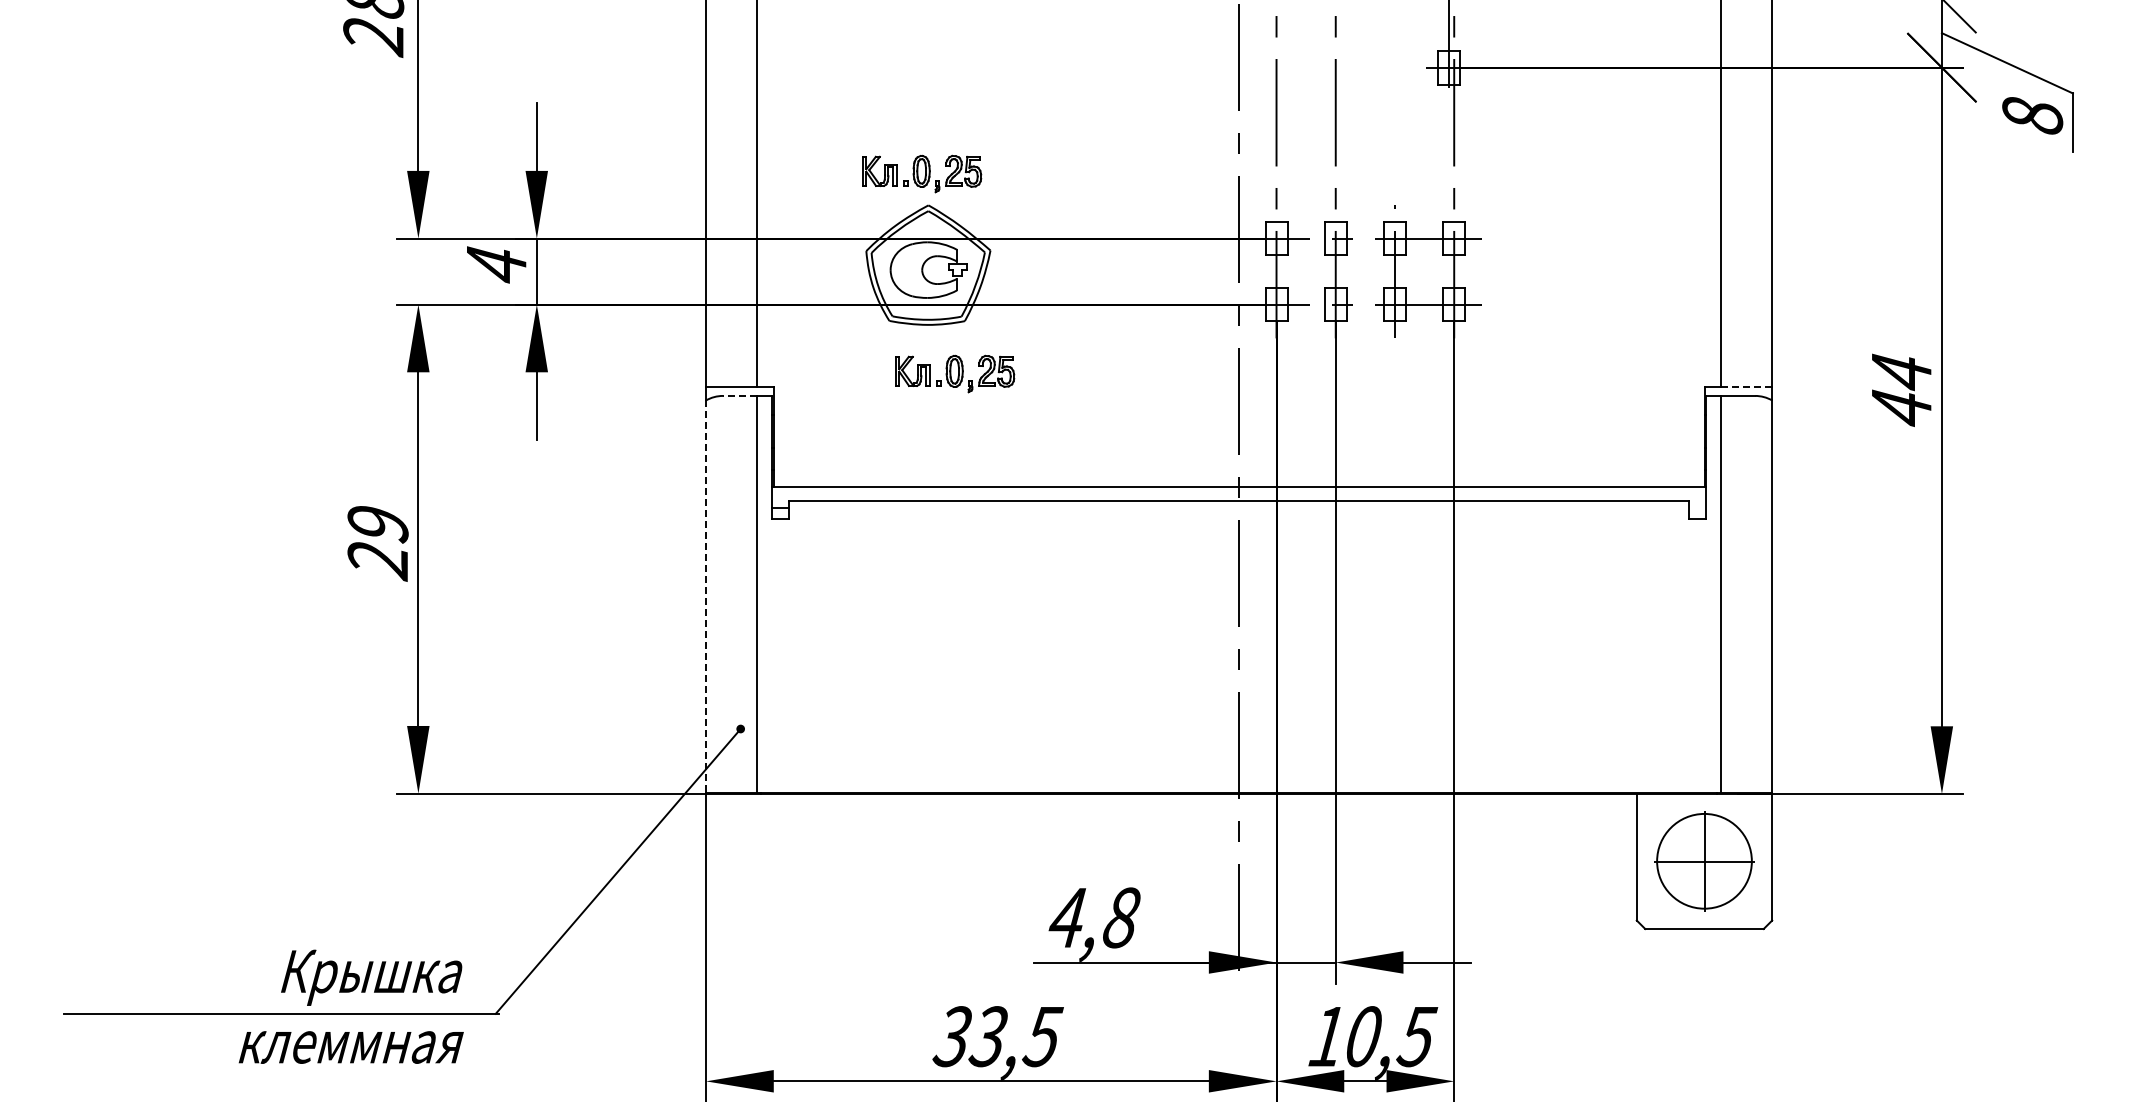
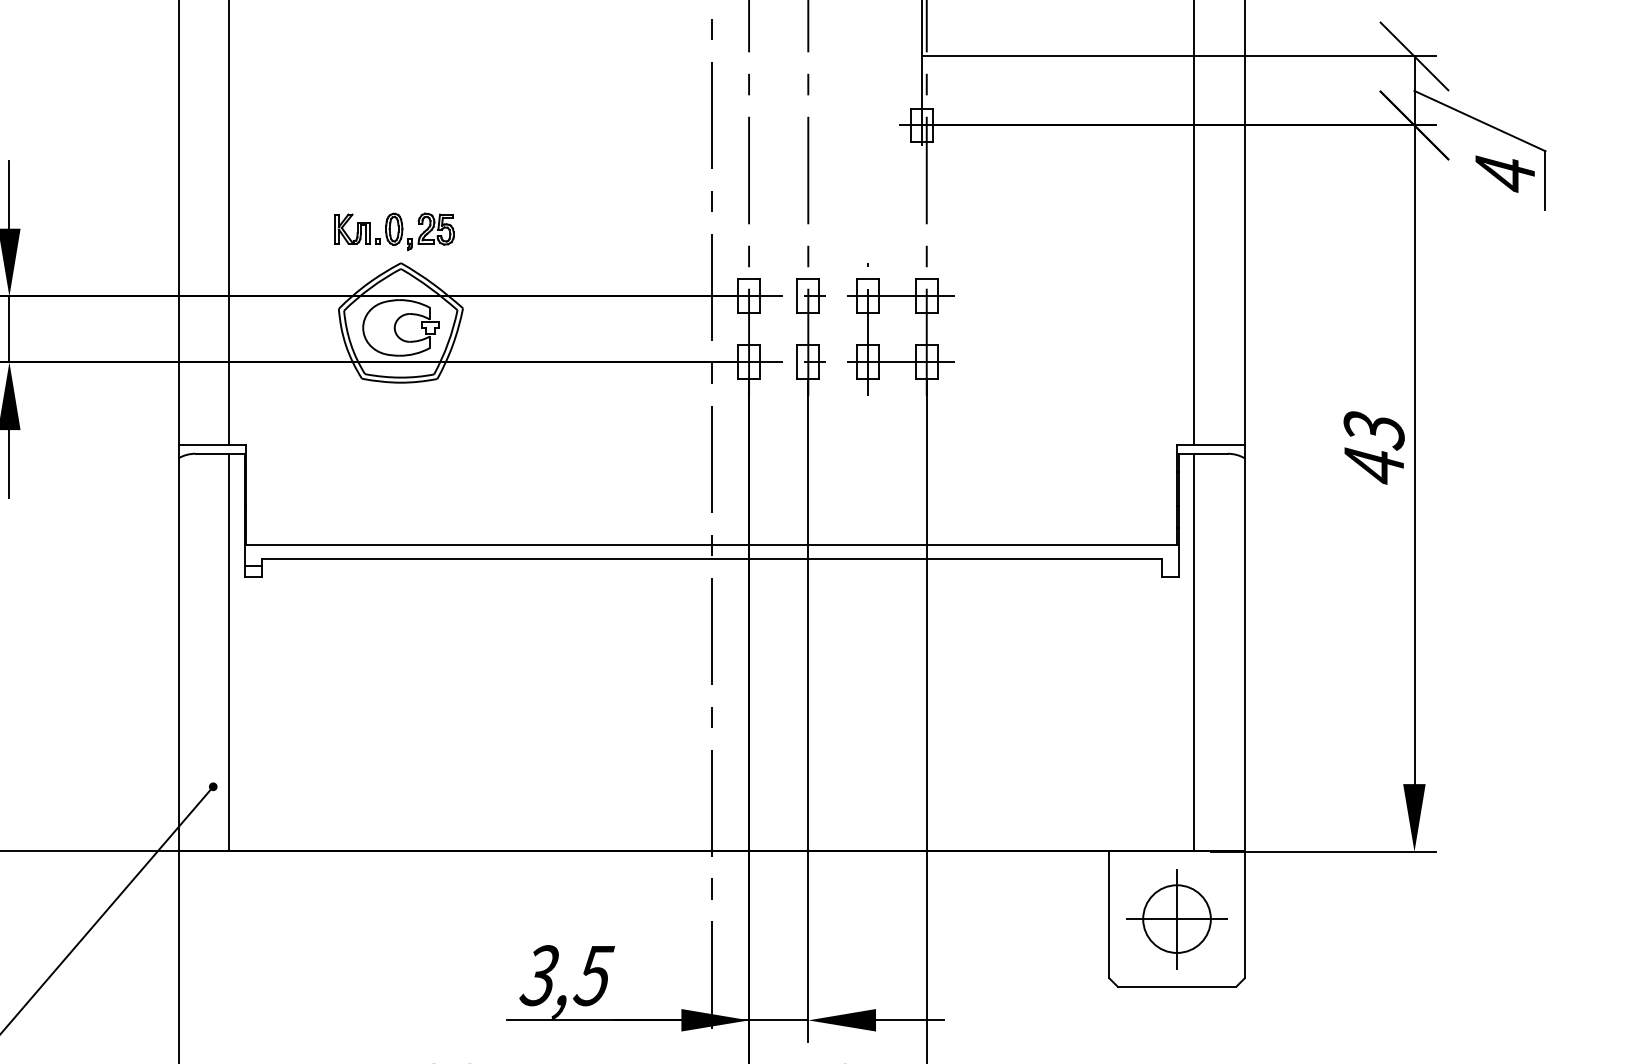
text: (2032, 116) -> (1505, 174), 8 -> 4
text: (1901, 372) -> (1374, 430), 44 -> 43
part: (955, 373) -> (428, 431), removed
line: (1746, 387) -> (1219, 445), dashed -> solid
line: (739, 395) -> (212, 453), dashed -> solid
line: (706, 597) -> (179, 655), dashed -> solid
circle: (1704, 861) -> (1177, 919), size x0.71
text: (1094, 917) -> (567, 975), 4,8 -> 3,5

